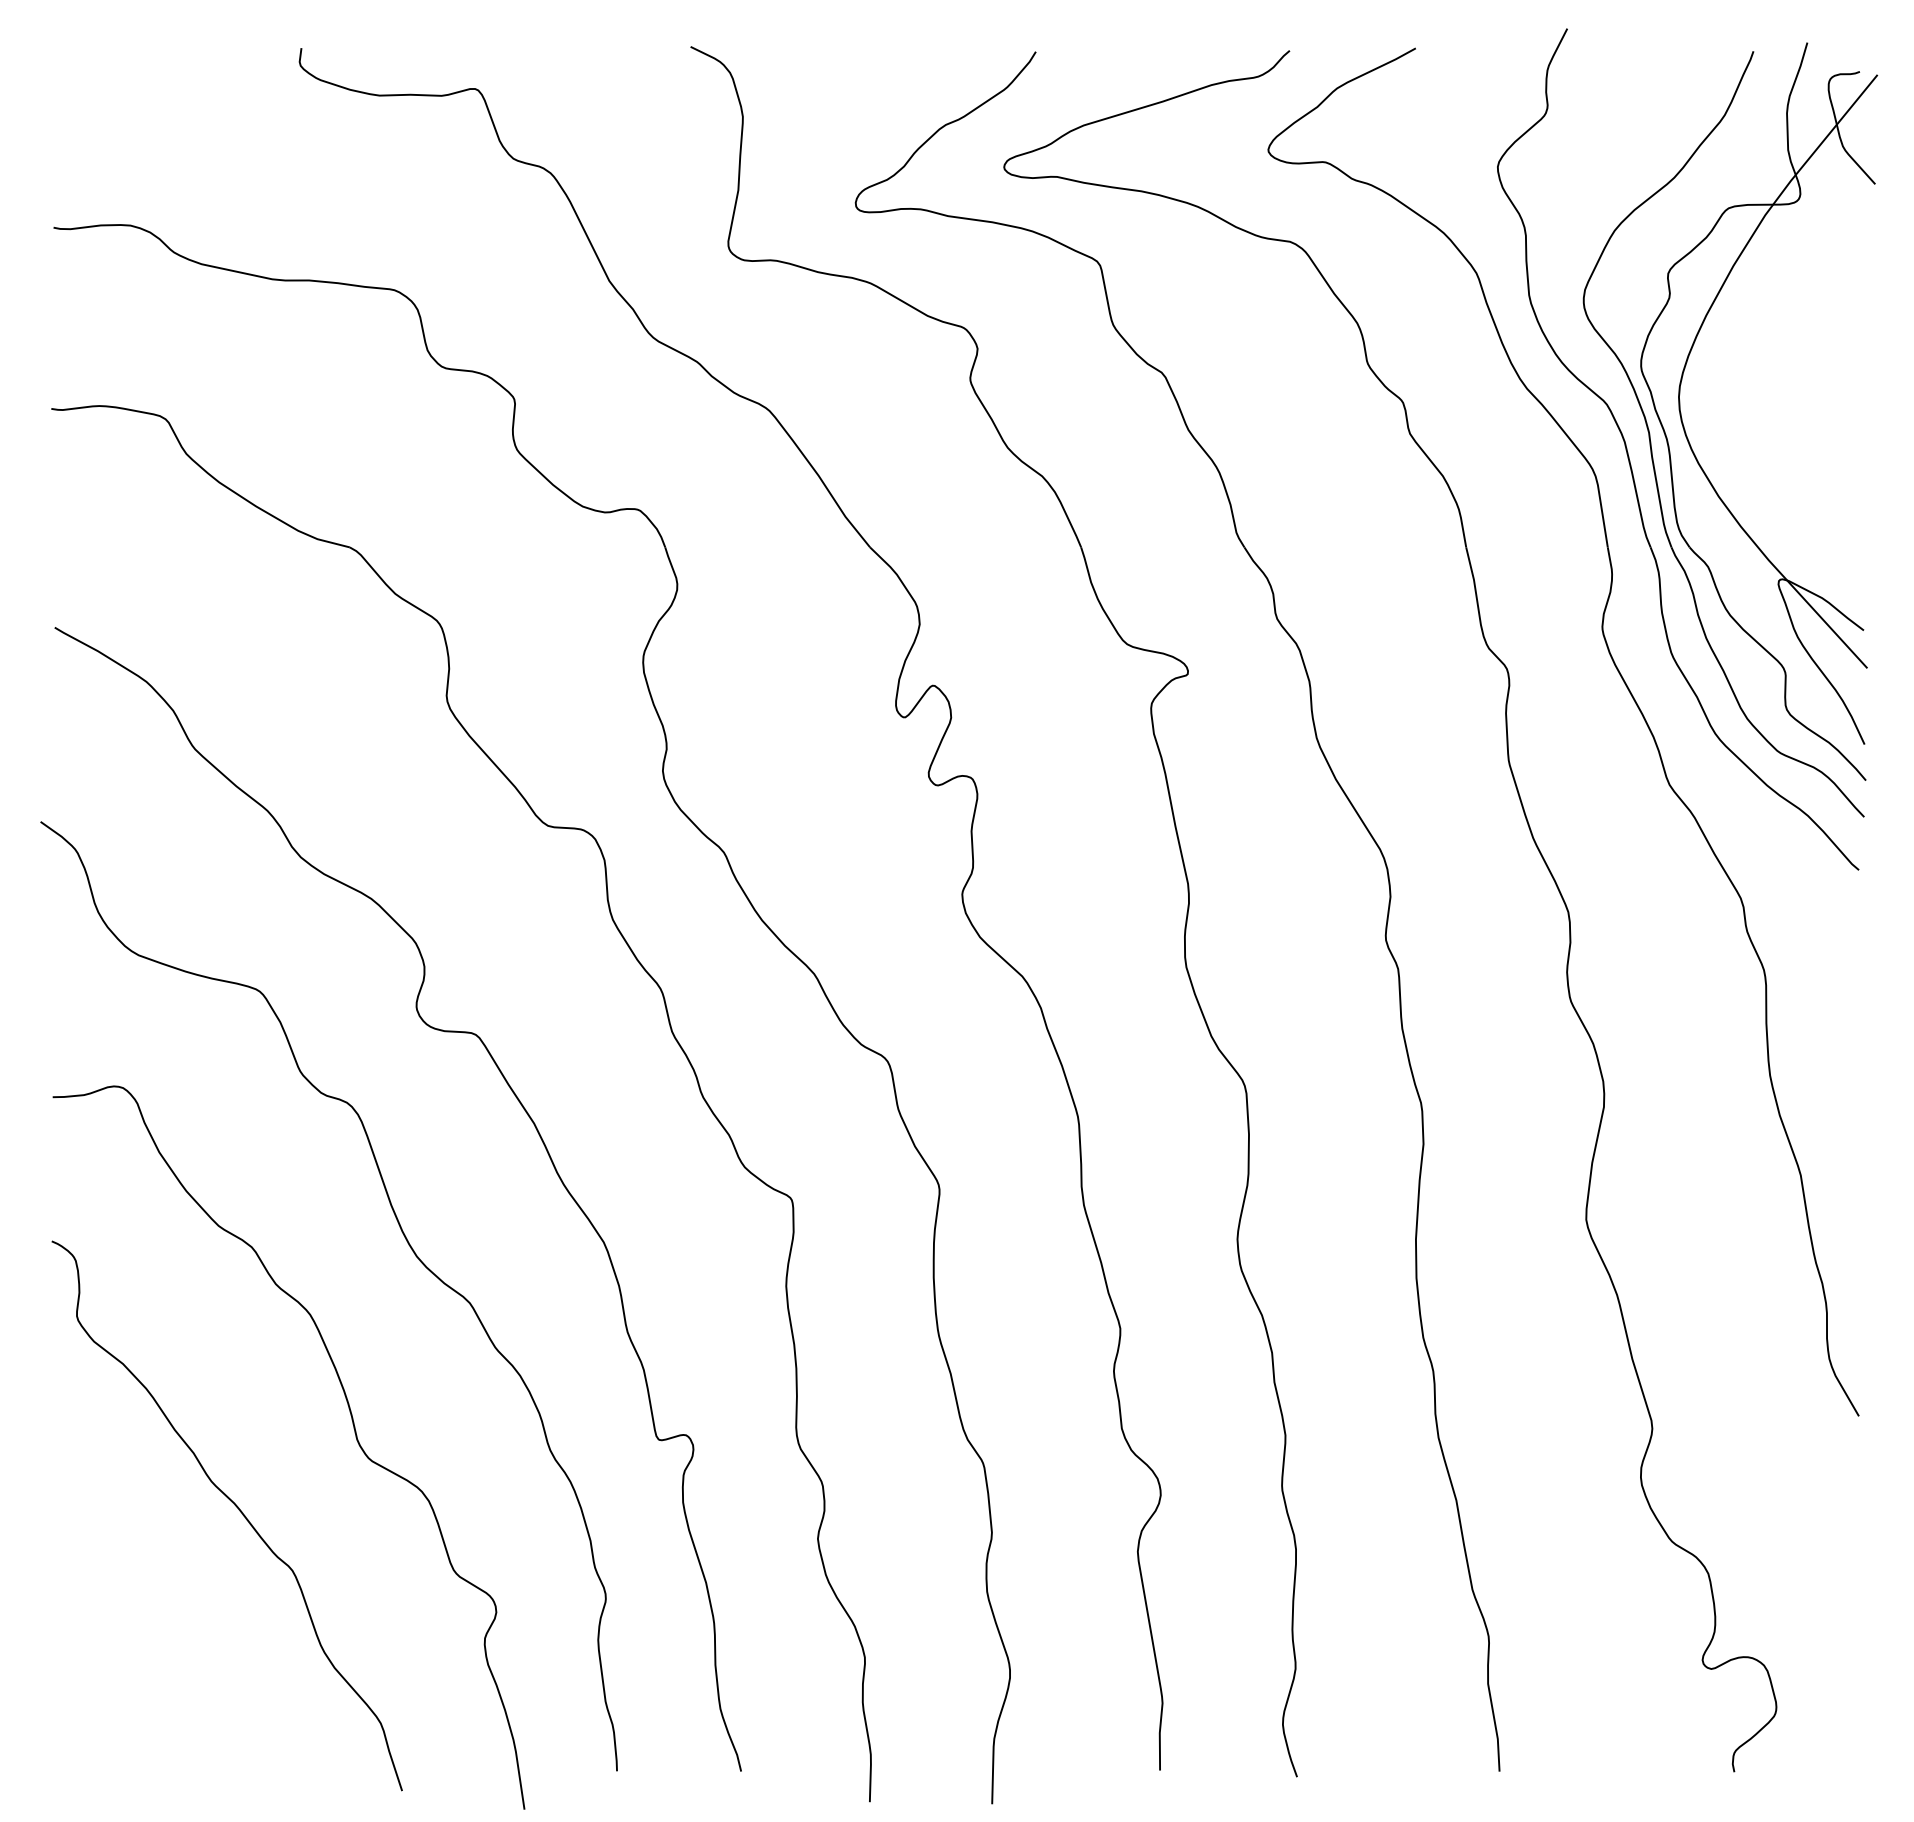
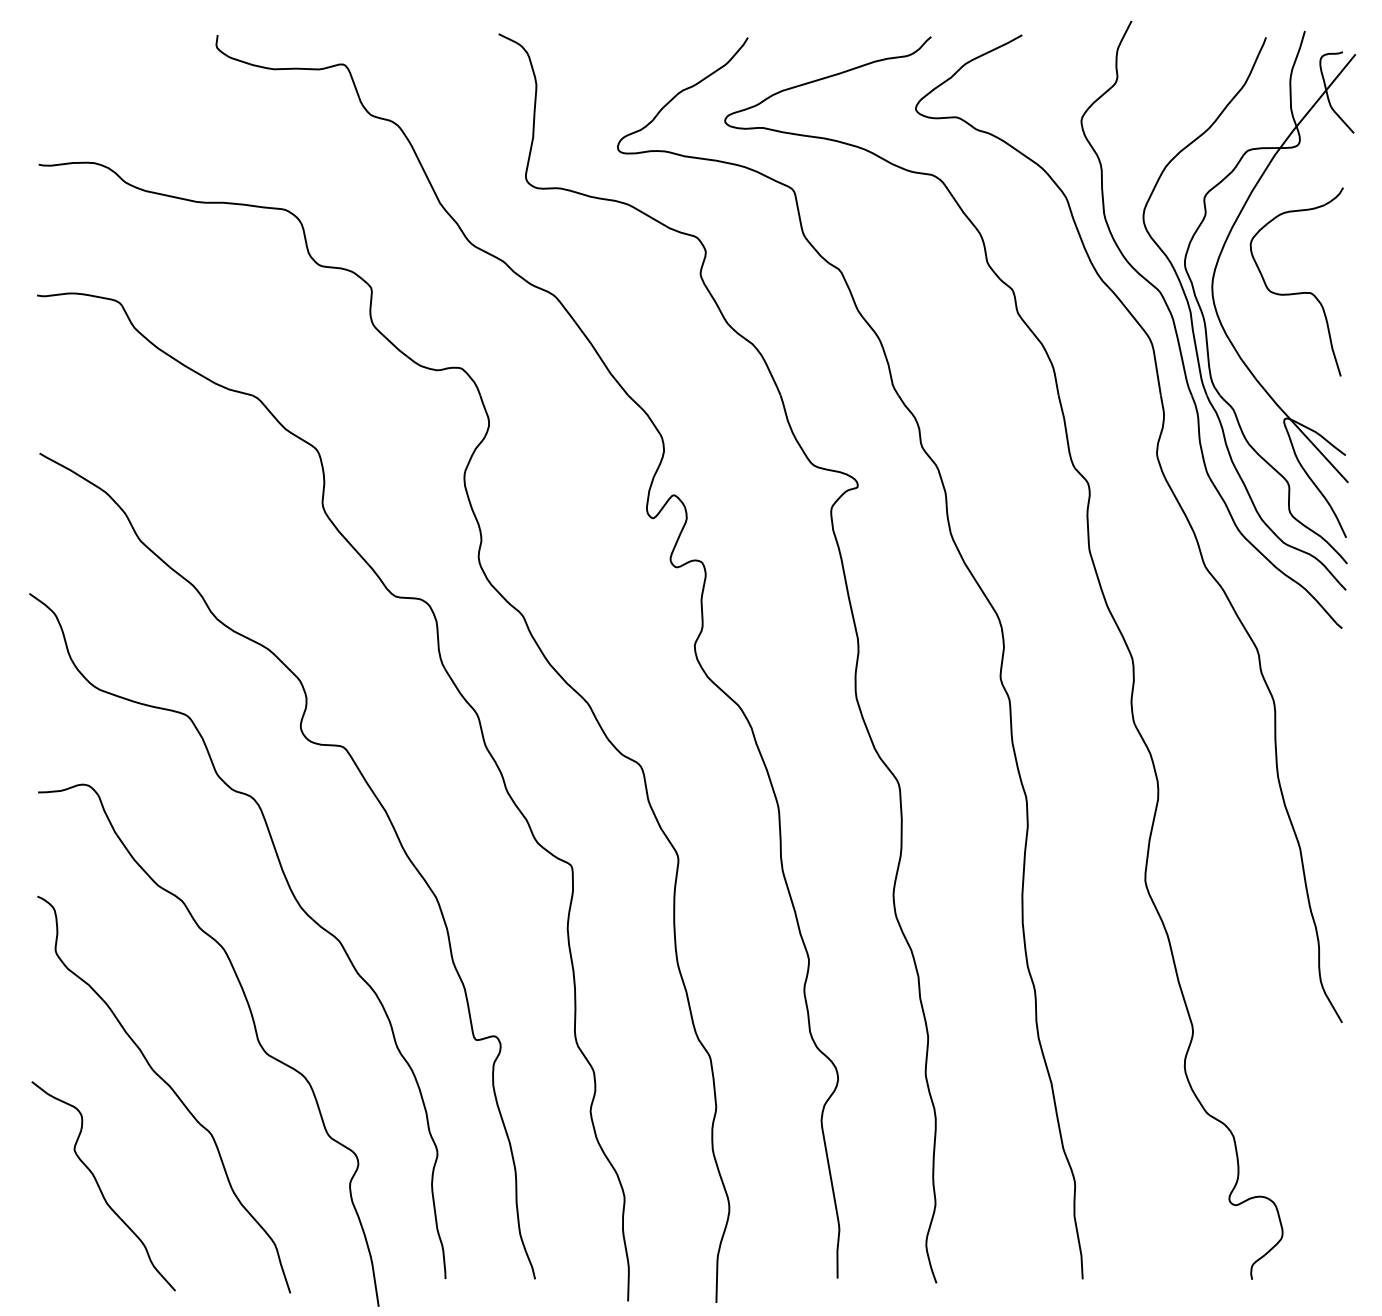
curve: (1795, 405) -> (1296, 293), added
curve: (138, 1644) -> (100, 1187), added

